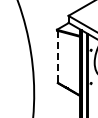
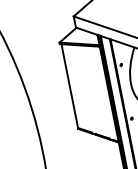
line: (57, 57) -> (69, 87), dashed -> solid

